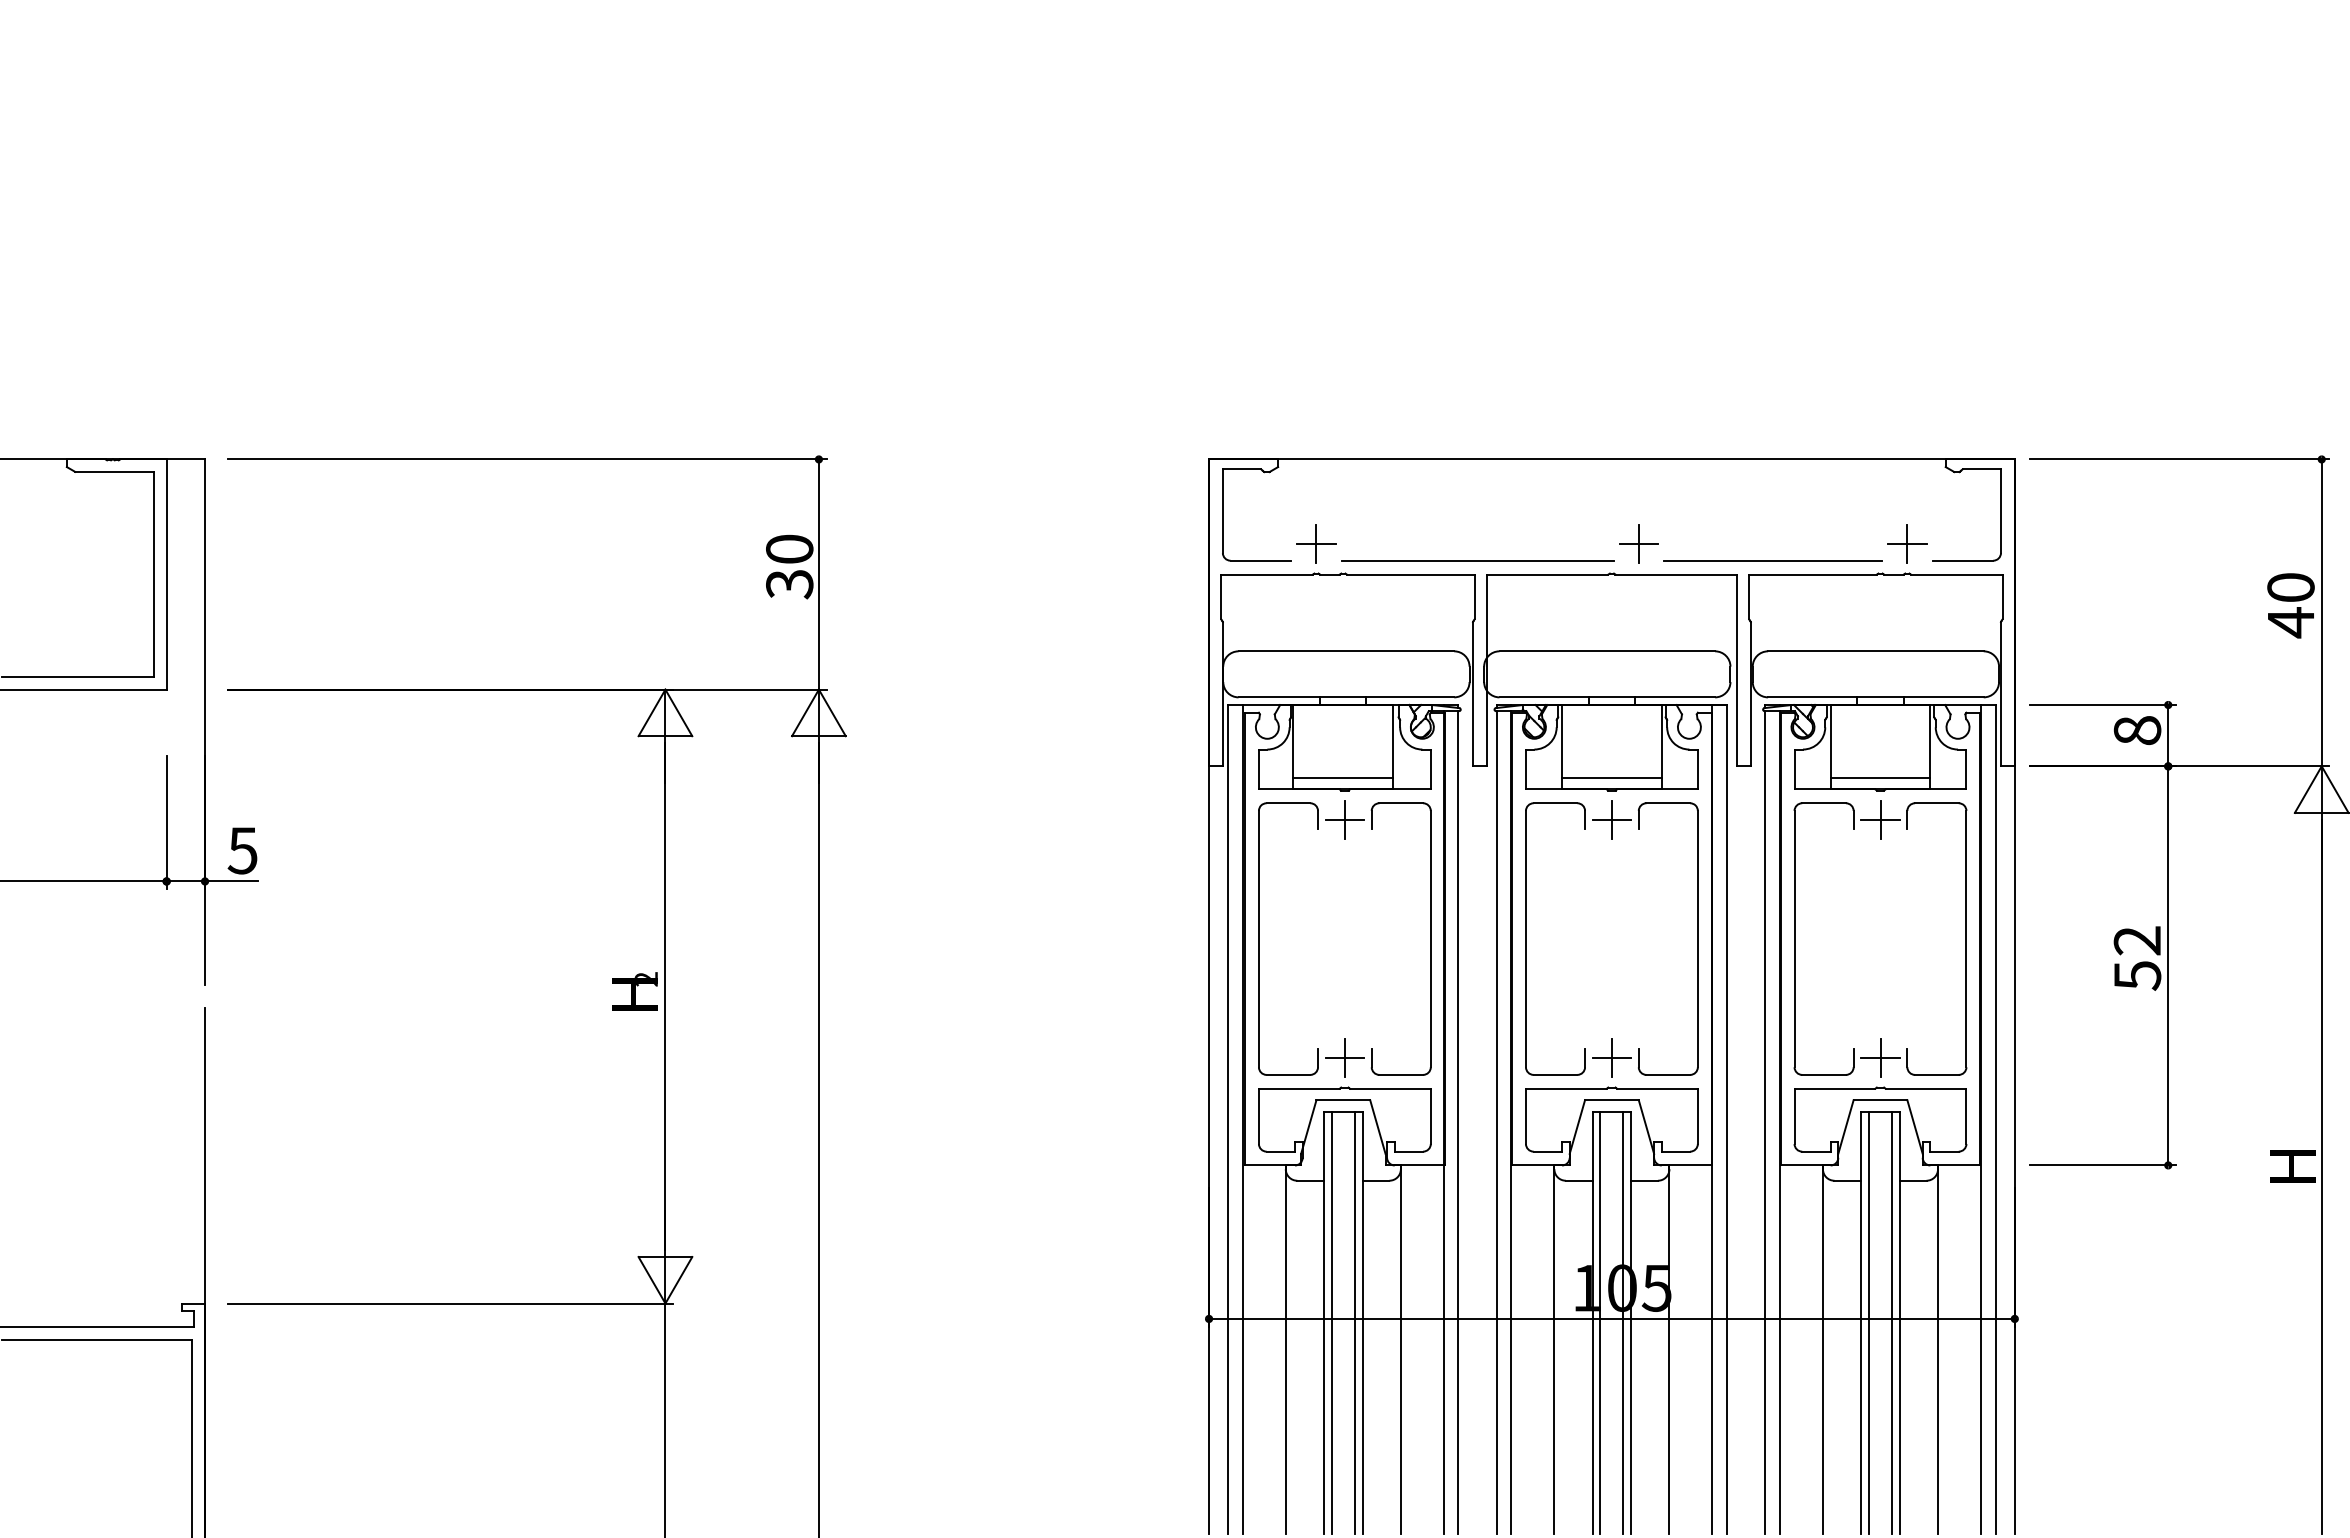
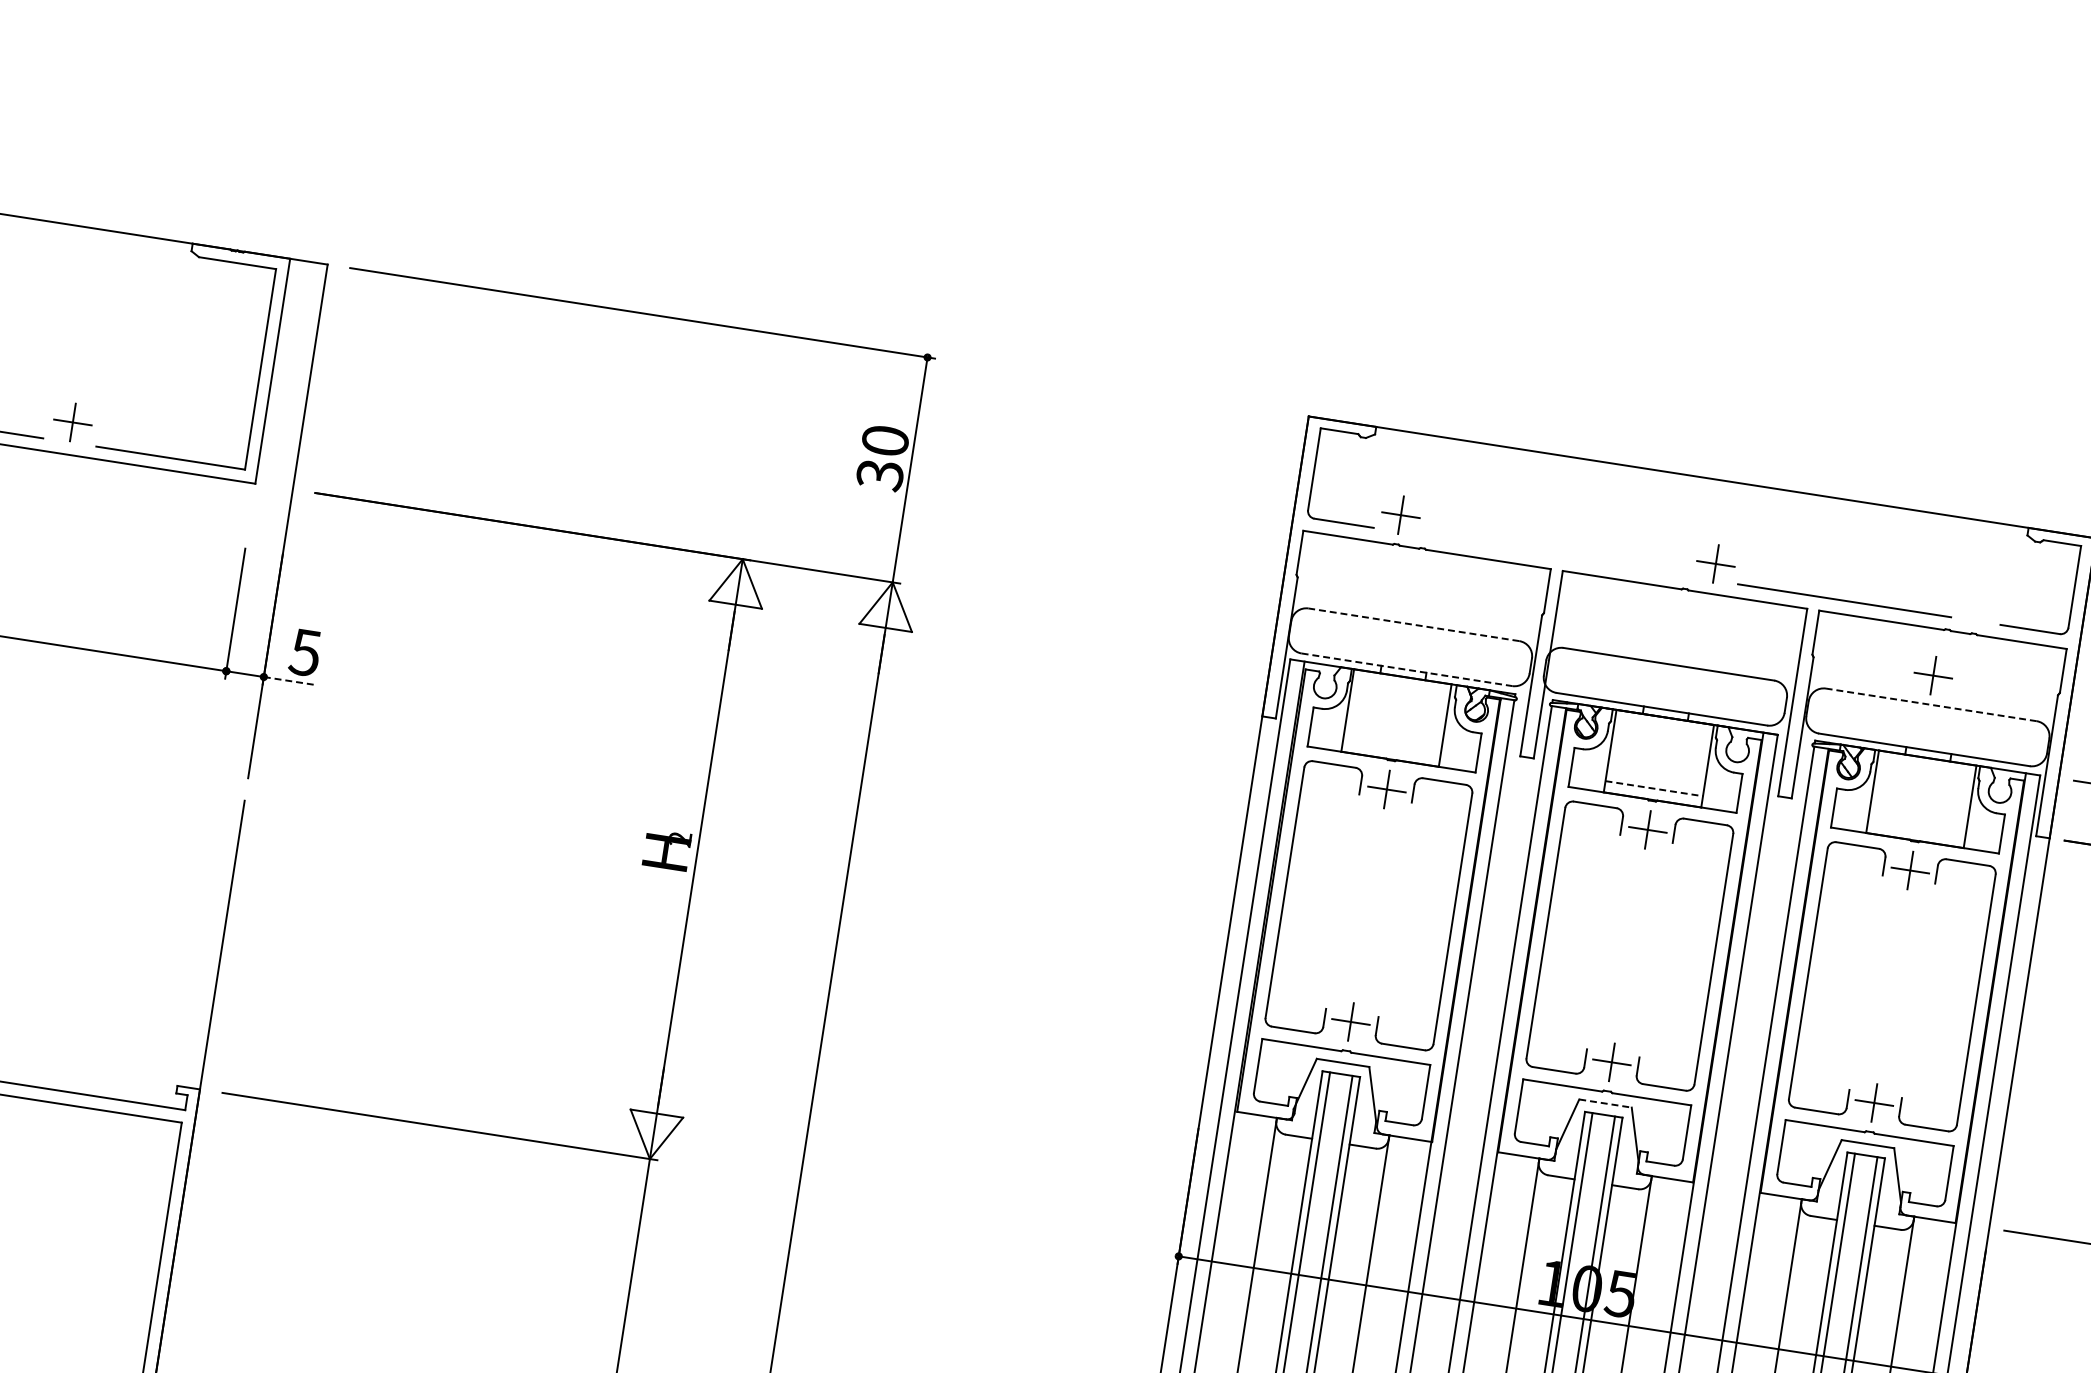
part: (1907, 543) -> (1933, 675), moved
line: (1477, 560) -> (1555, 555), removed
line: (1346, 651) -> (1414, 624), solid -> dashed
line: (1875, 651) -> (1930, 704), solid -> dashed
line: (1346, 697) -> (1407, 669), solid -> dashed
line: (1343, 777) -> (1392, 747), removed
line: (1611, 777) -> (1653, 788), solid -> dashed
line: (1880, 777) -> (1916, 828), removed
line: (232, 881) -> (290, 681), solid -> dashed
line: (1611, 1100) -> (1605, 1103), solid -> dashed

